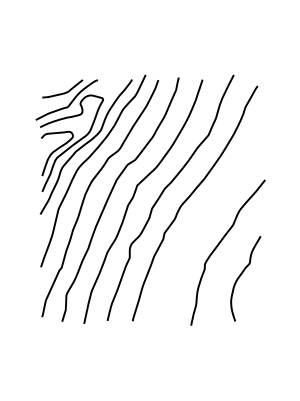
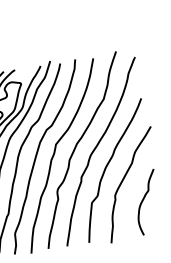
curve: (199, 225) -> (106, 167), added

